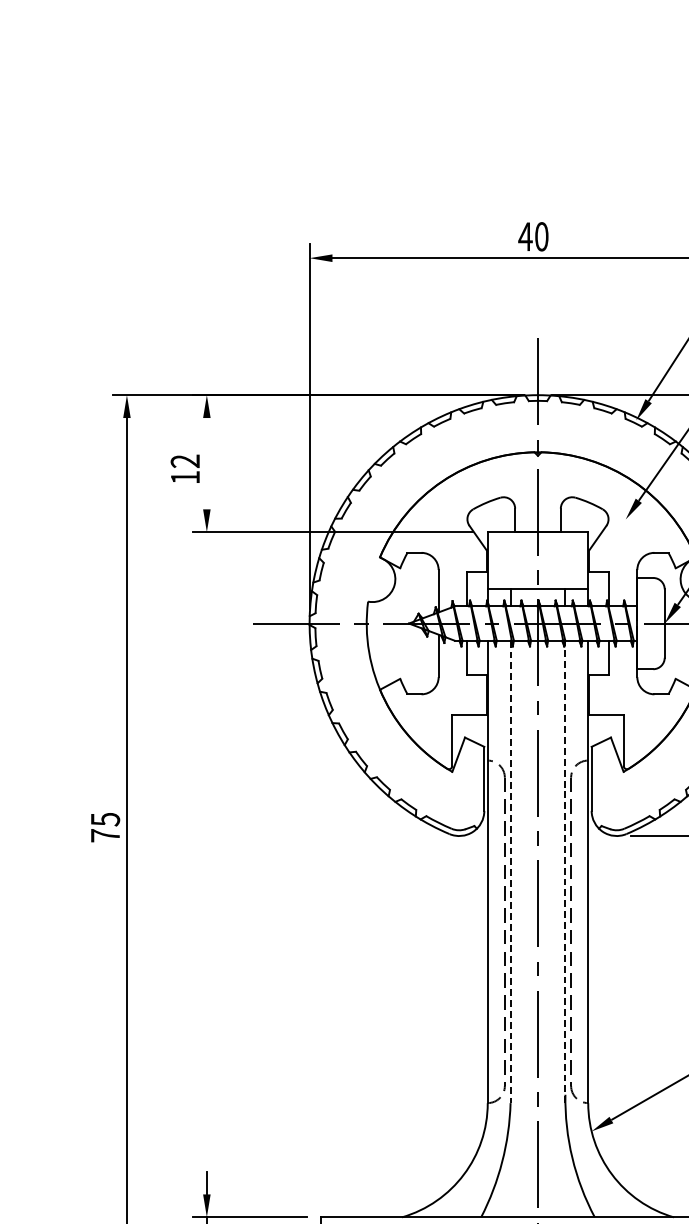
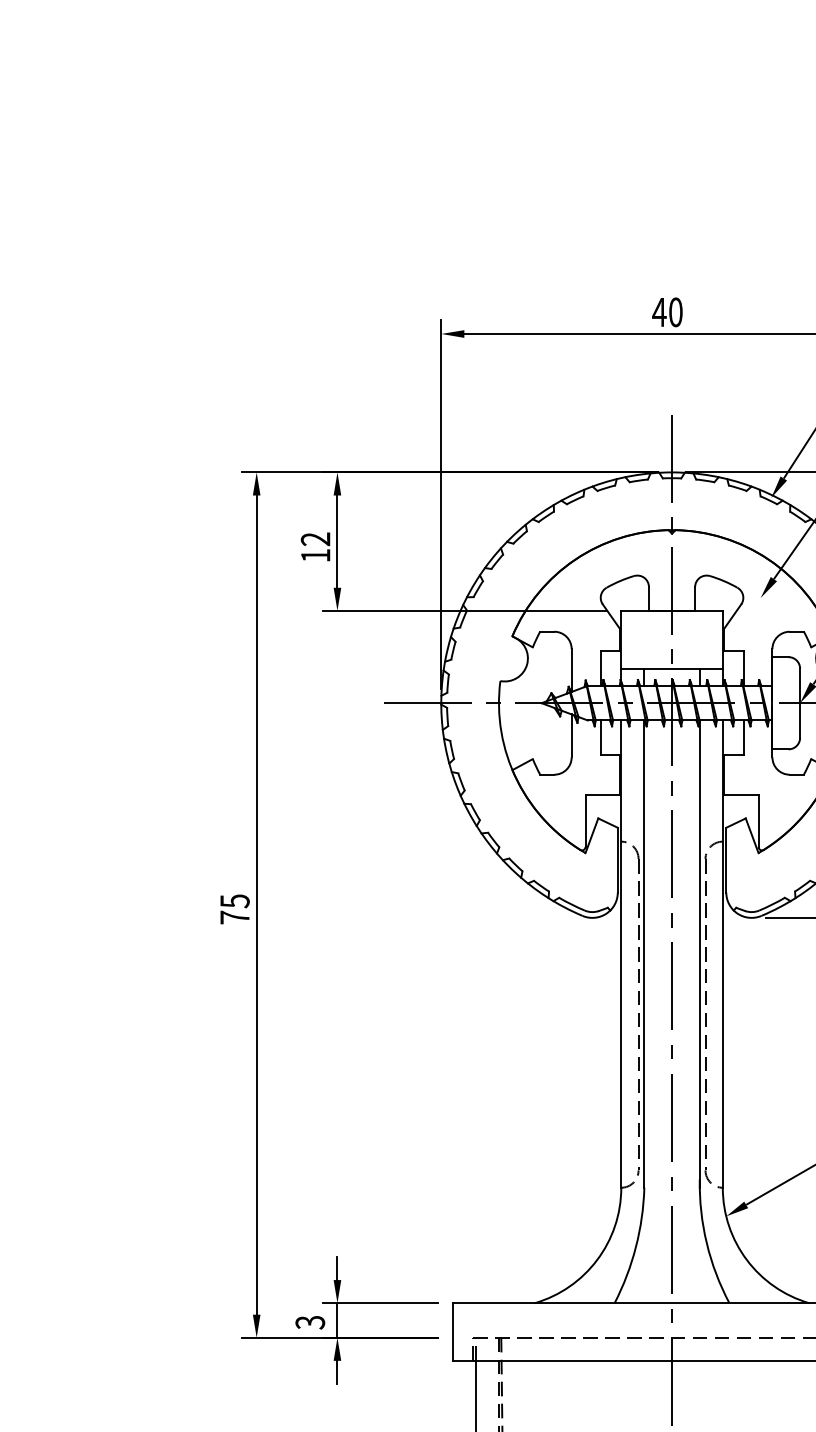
line: (206, 463) -> (337, 541), added
line: (510, 872) -> (644, 954), dashed -> solid
line: (565, 872) -> (699, 954), dashed -> solid

